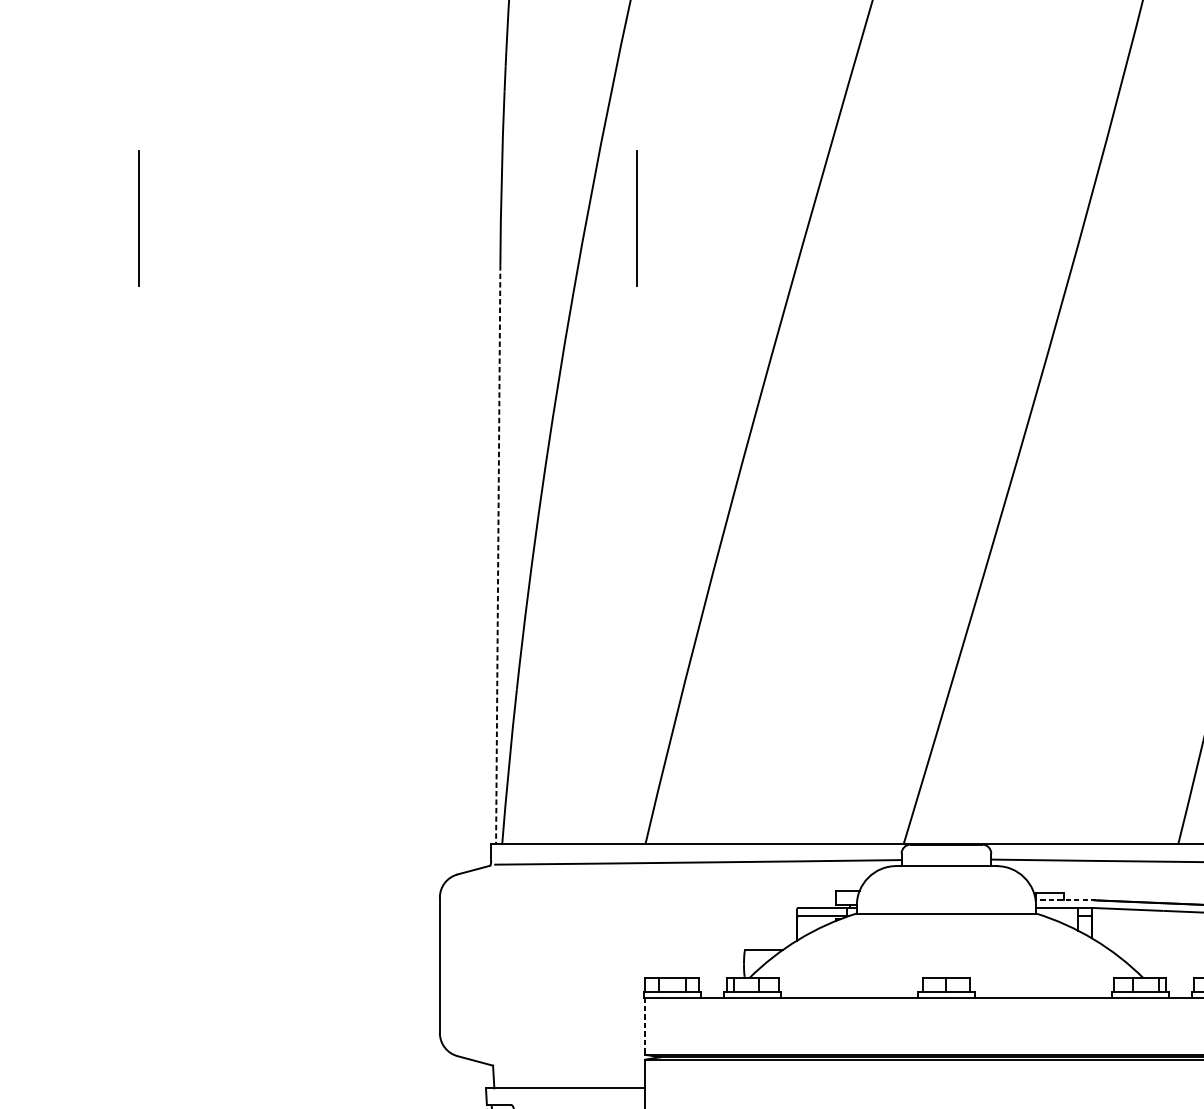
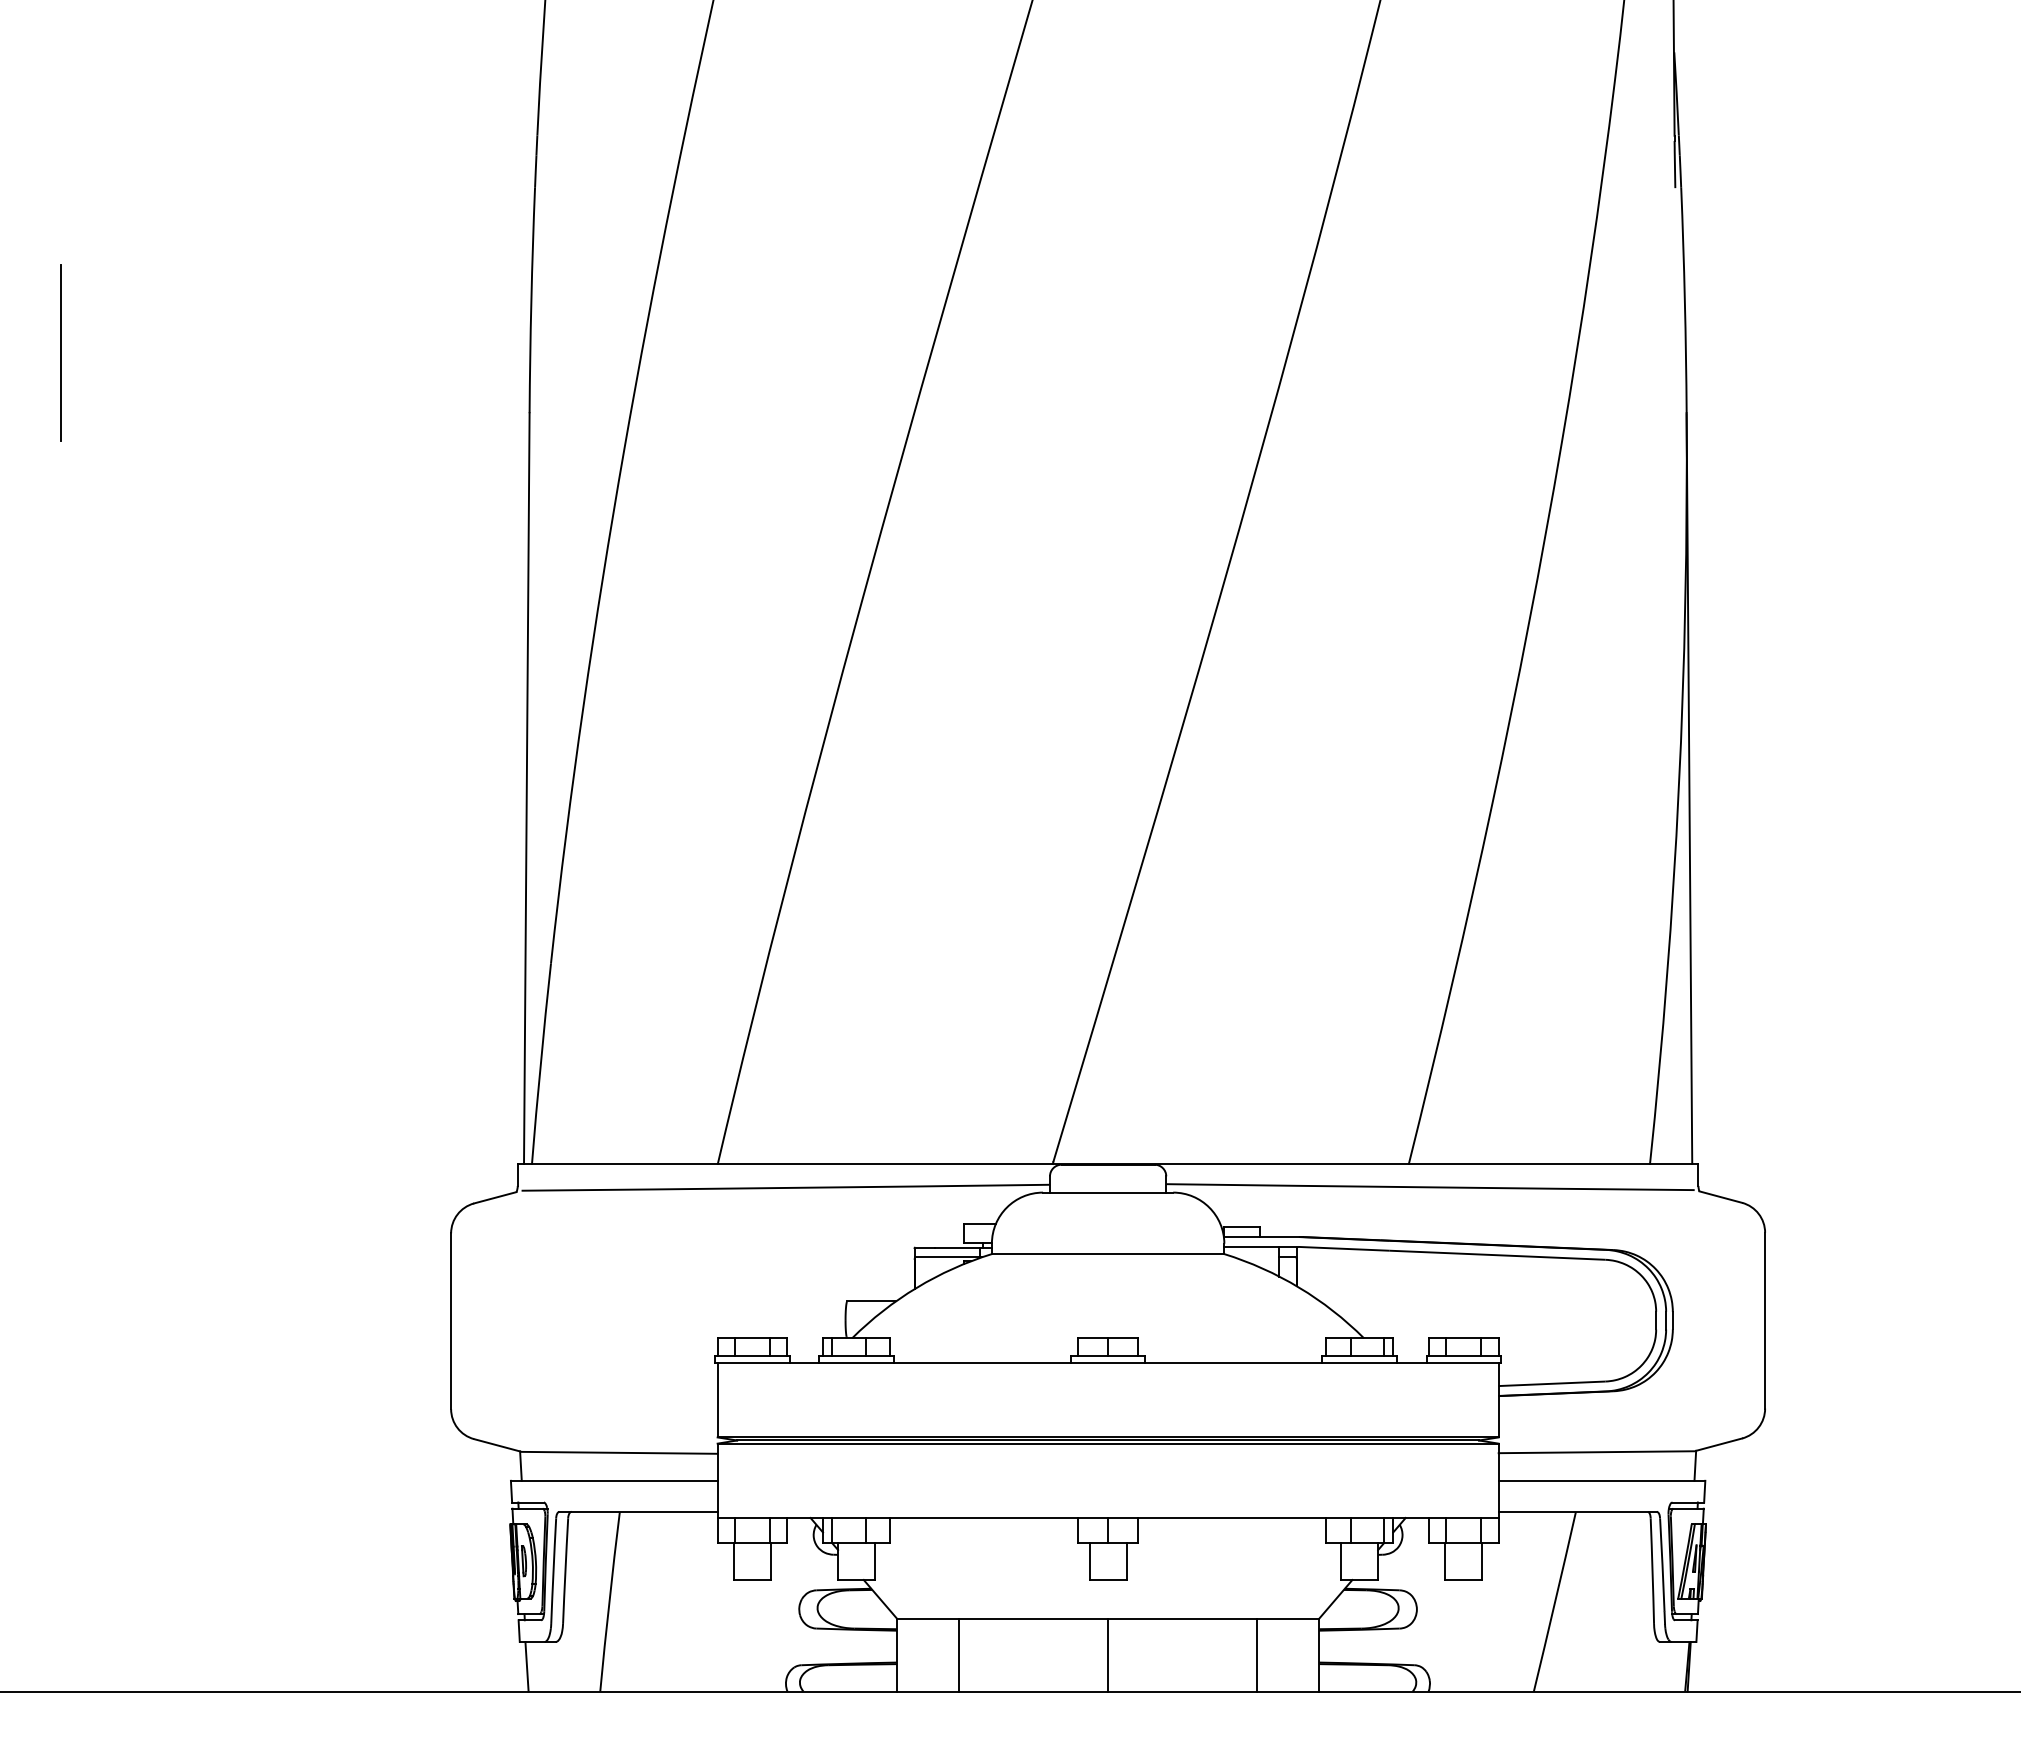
line: (636, 218) -> (706, 352), removed
line: (497, 555) -> (526, 789), dashed -> solid
line: (1065, 899) -> (1262, 1236), dashed -> solid
line: (645, 1026) -> (717, 1400), dashed -> solid
line: (569, 1066) -> (619, 1452), added

